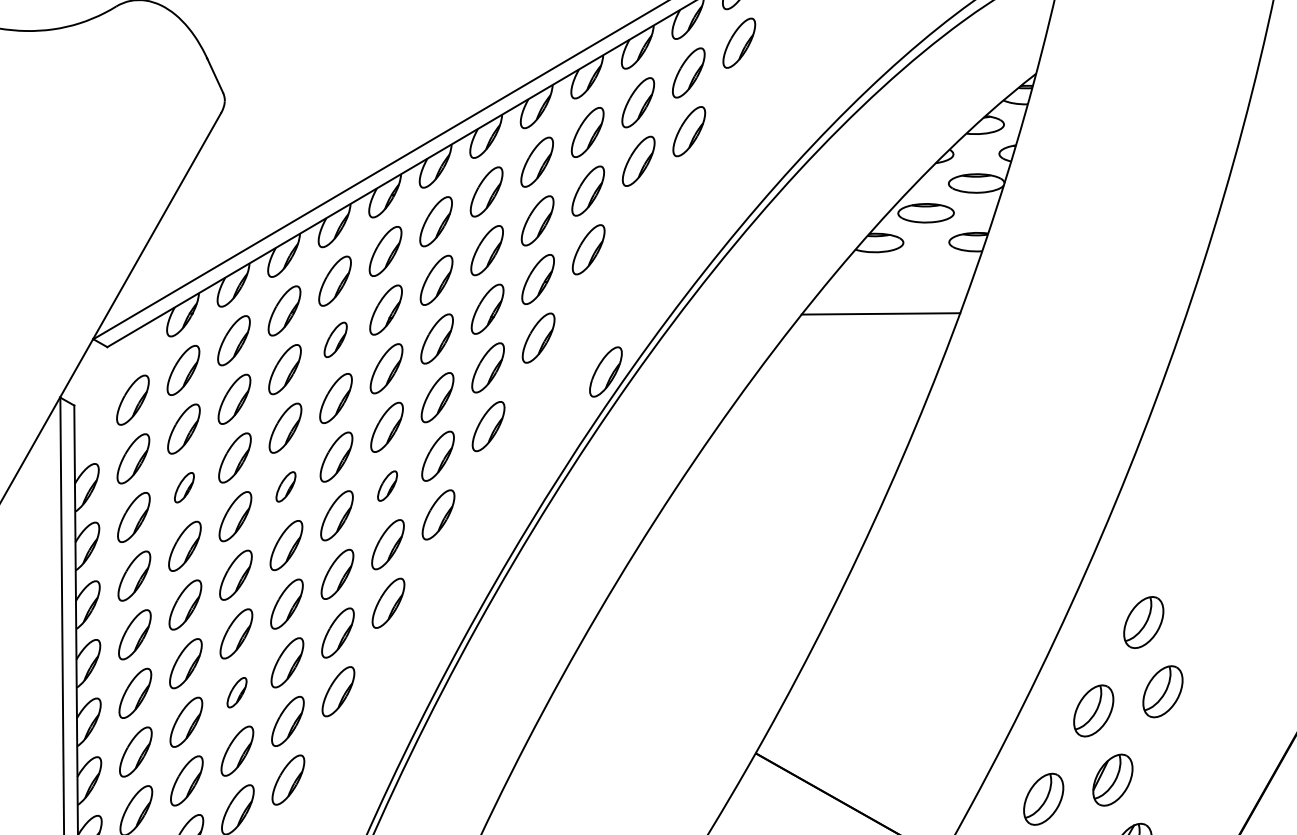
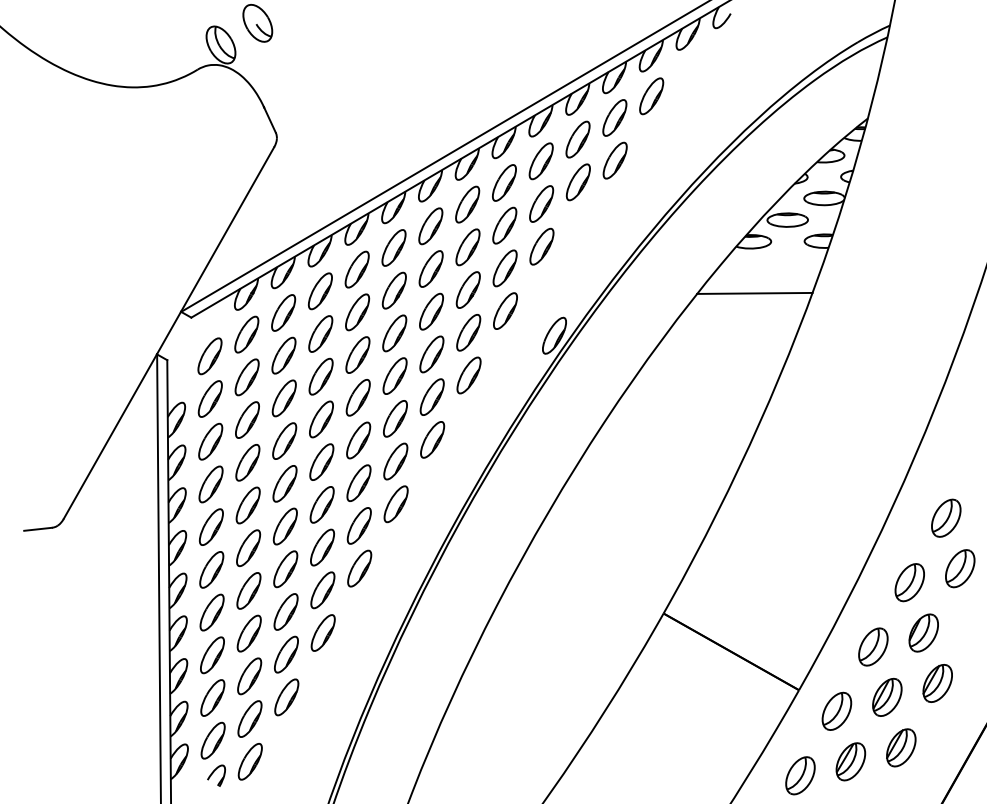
part: (335, 340) -> (357, 312), size x1.43
part: (387, 485) -> (395, 418), size x1.67
part: (184, 486) -> (247, 419), size x1.67
part: (286, 486) -> (321, 419), size x1.67
part: (236, 692) -> (285, 569), size x1.67

